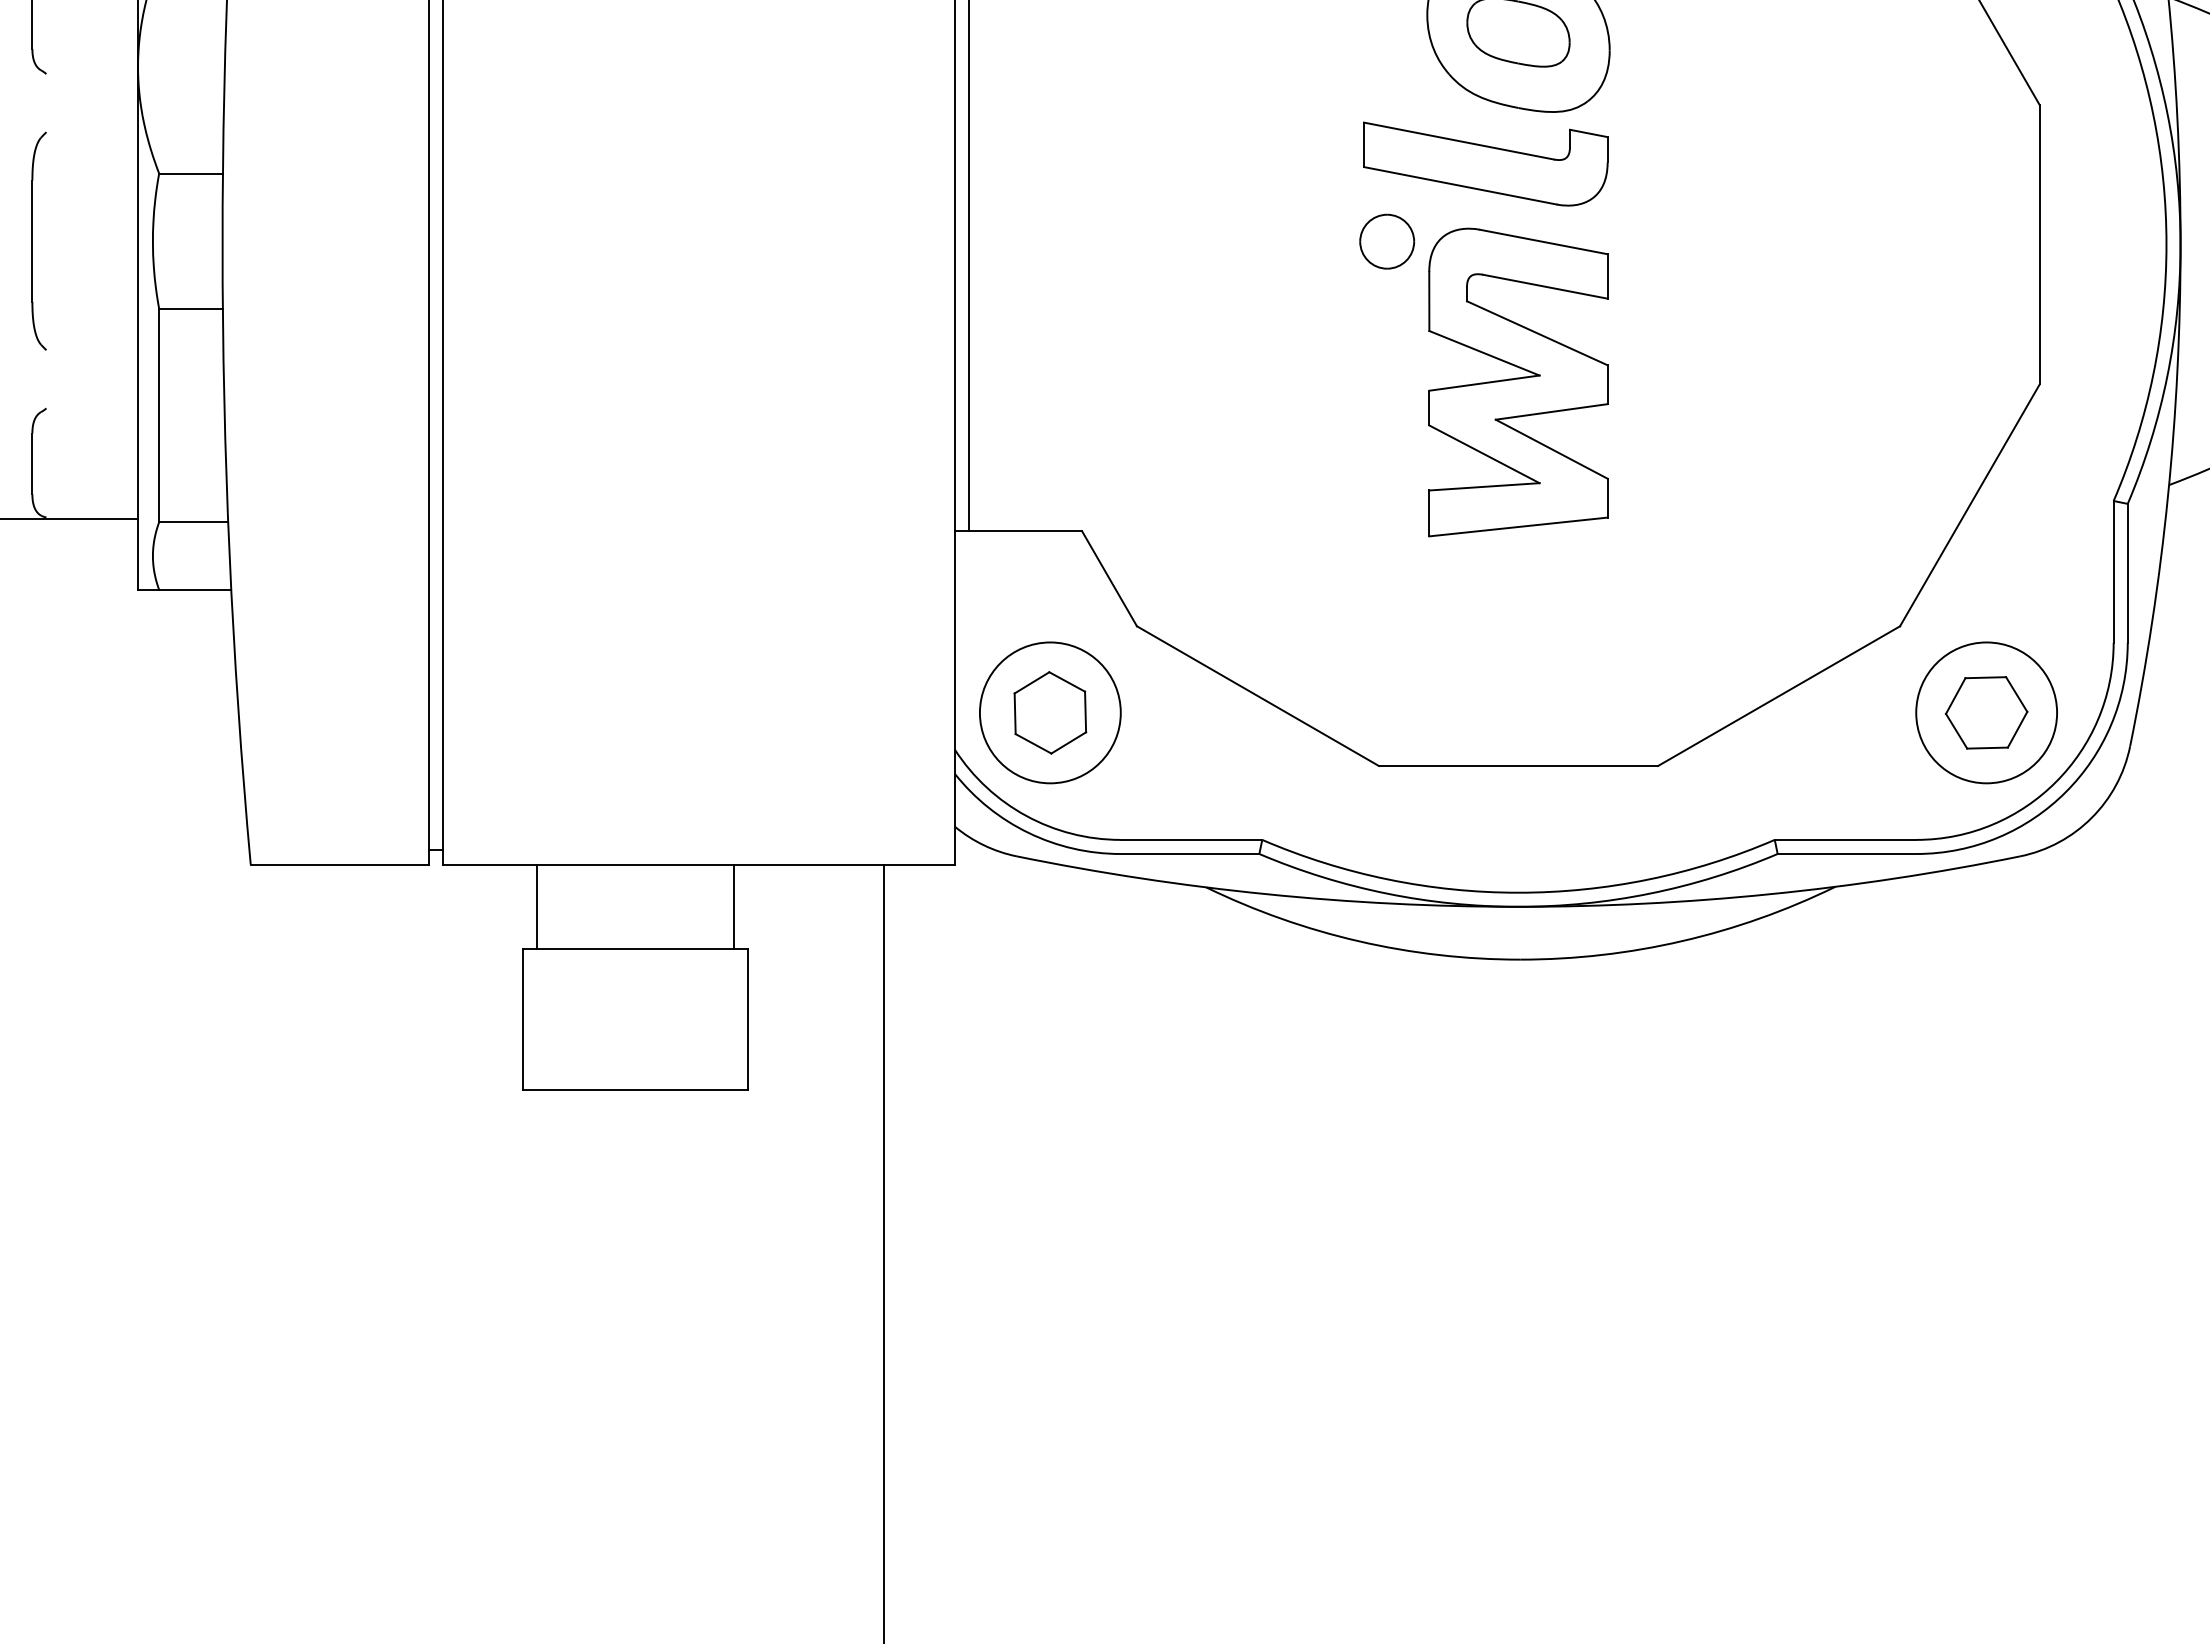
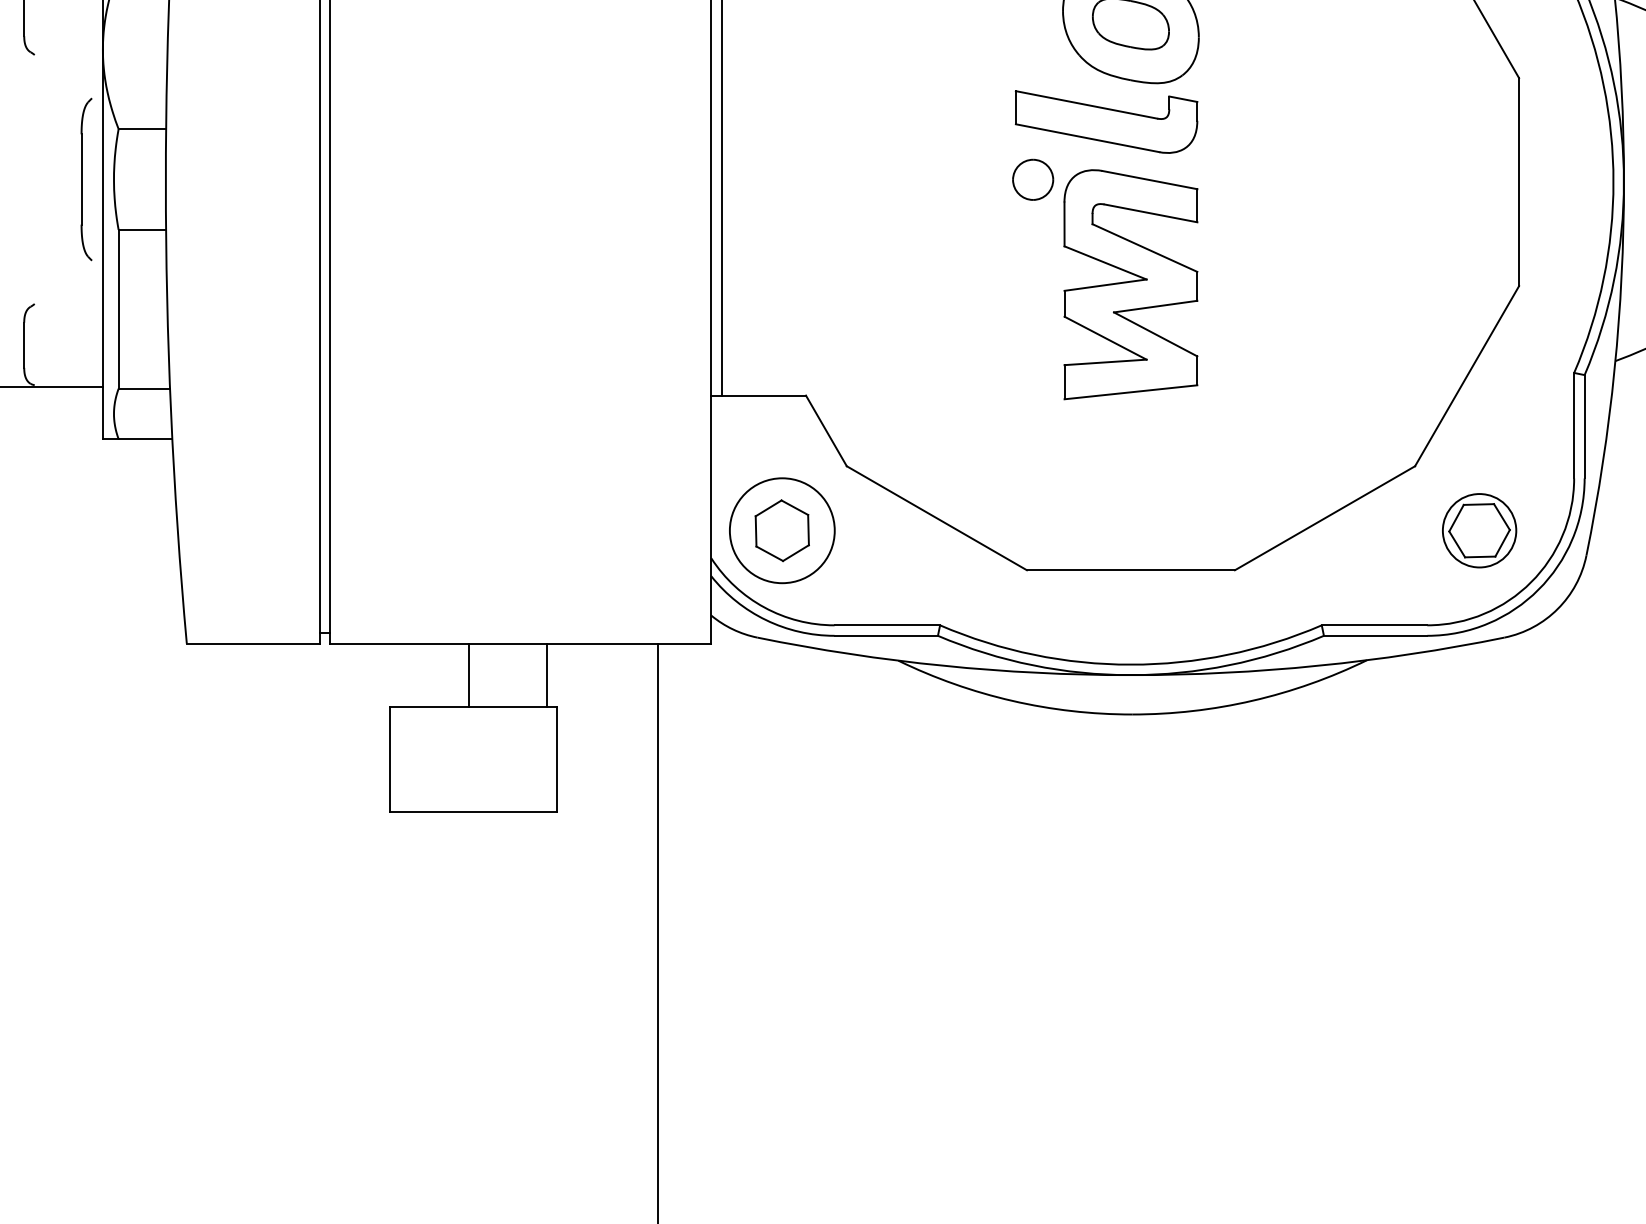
part: (38, 240) -> (86, 178), moved
circle: (1986, 712) -> (1479, 530), size x0.7
line: (537, 906) -> (469, 674), moved

